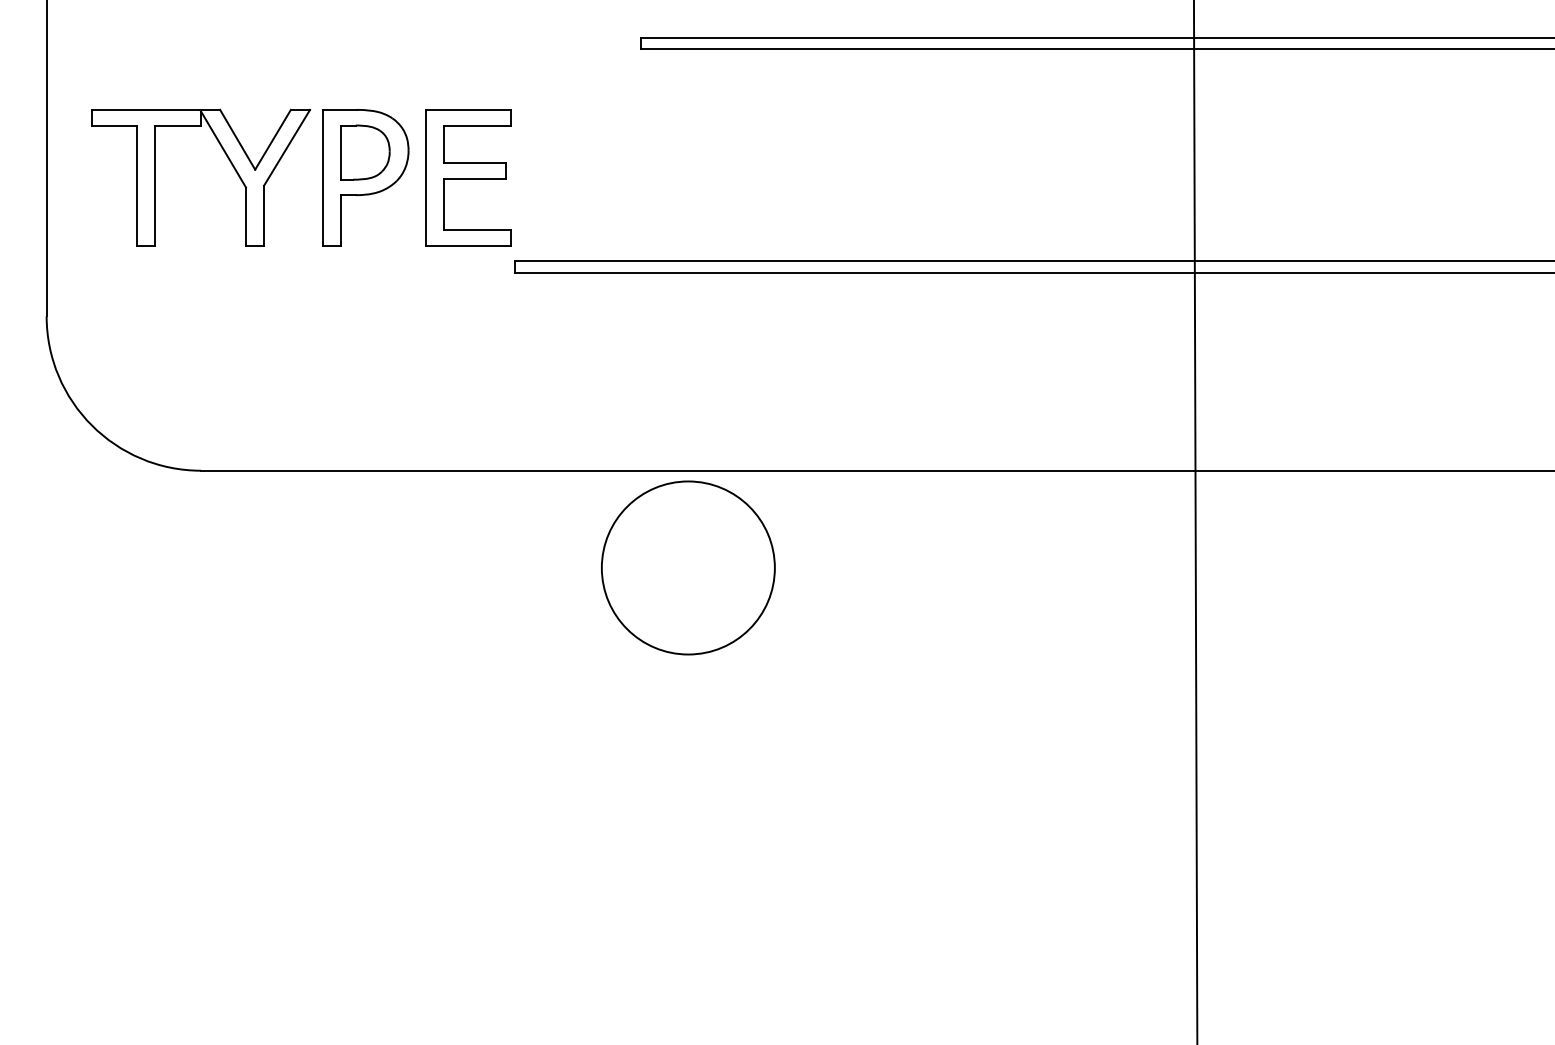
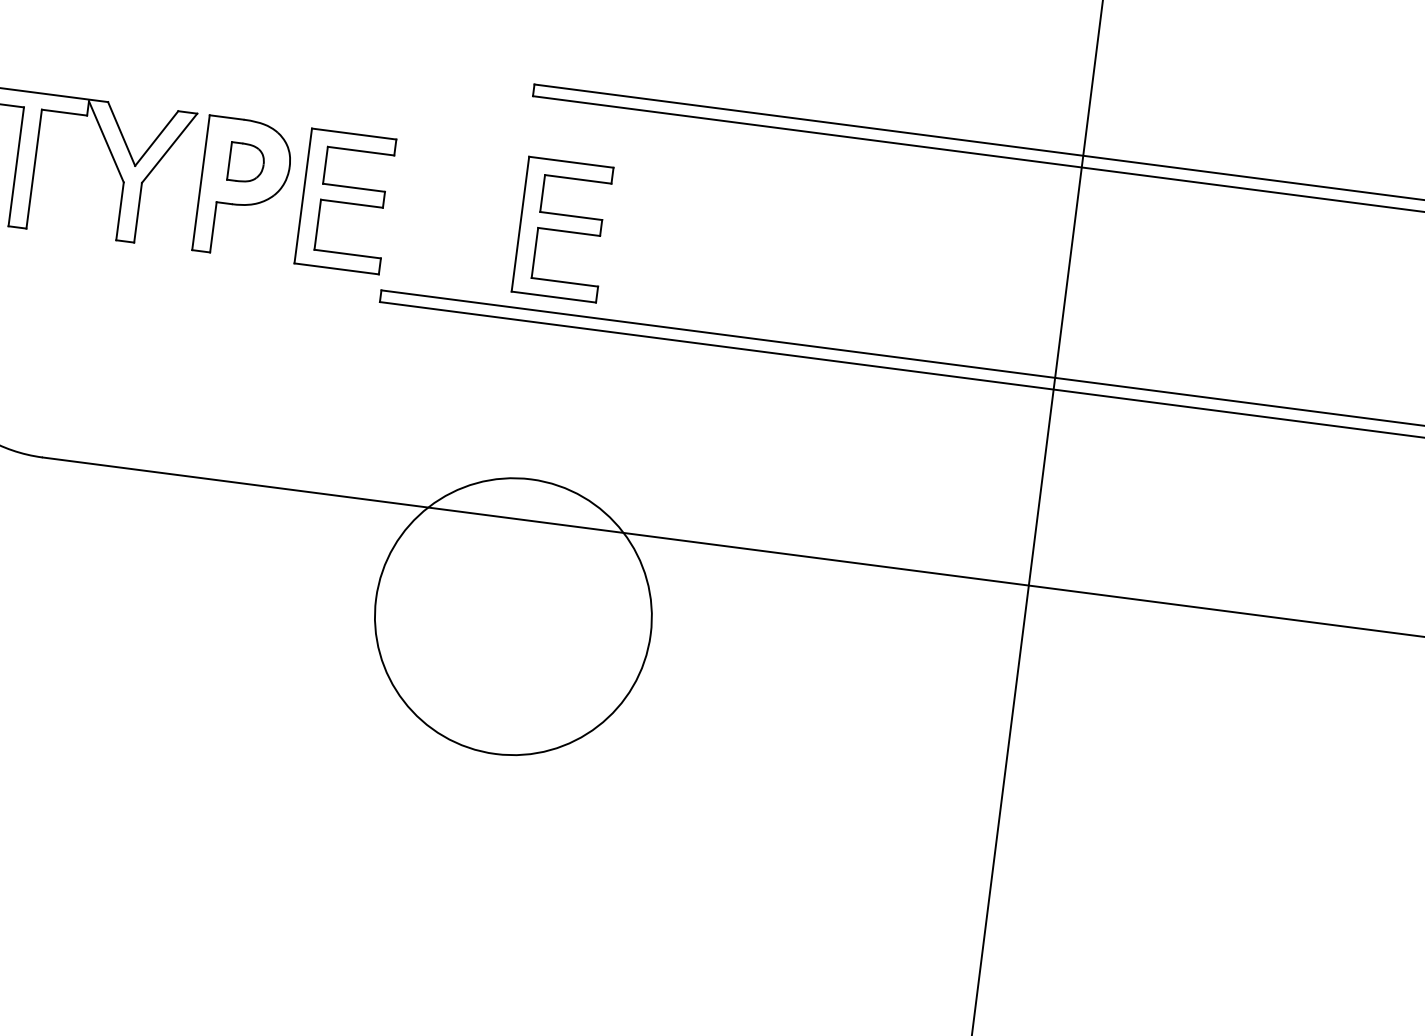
part: (365, 152) -> (246, 163), size x0.7
part: (687, 177) -> (562, 229), added
circle: (687, 567) -> (512, 616), size x1.6

